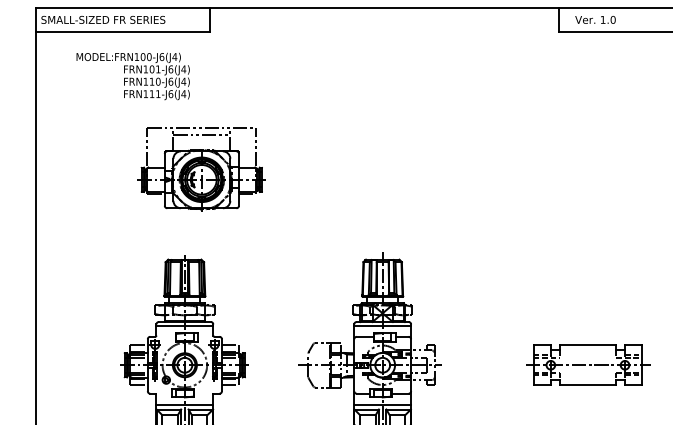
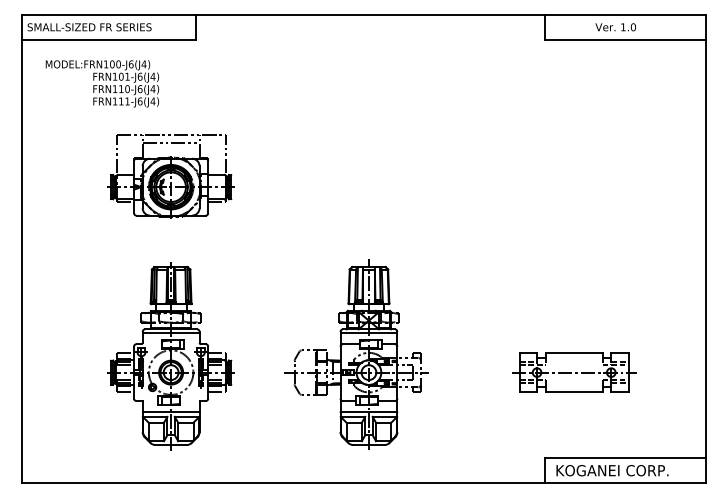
text: (595, 20) -> (615, 27), moved
text: (133, 76) -> (102, 83), moved
part: (201, 169) -> (170, 176), moved

